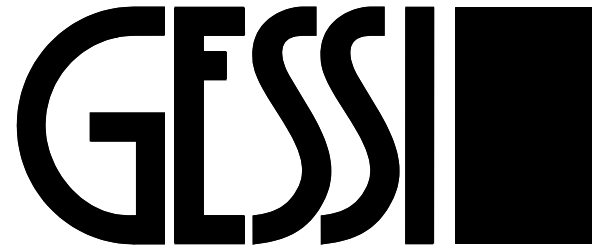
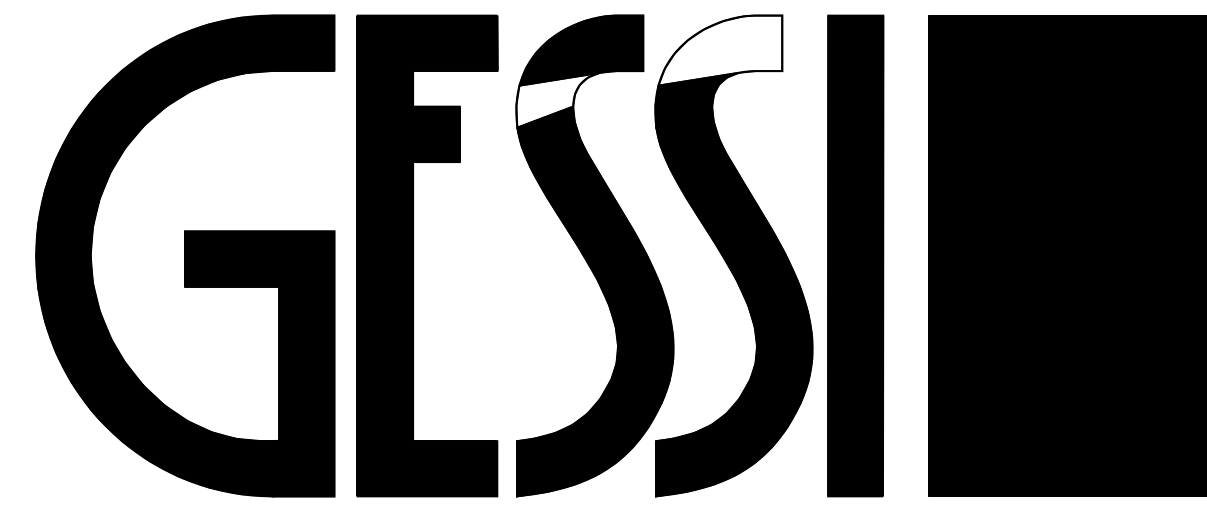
fill: (352, 24) -> (718, 50), removed
fill: (273, 48) -> (557, 99), removed

